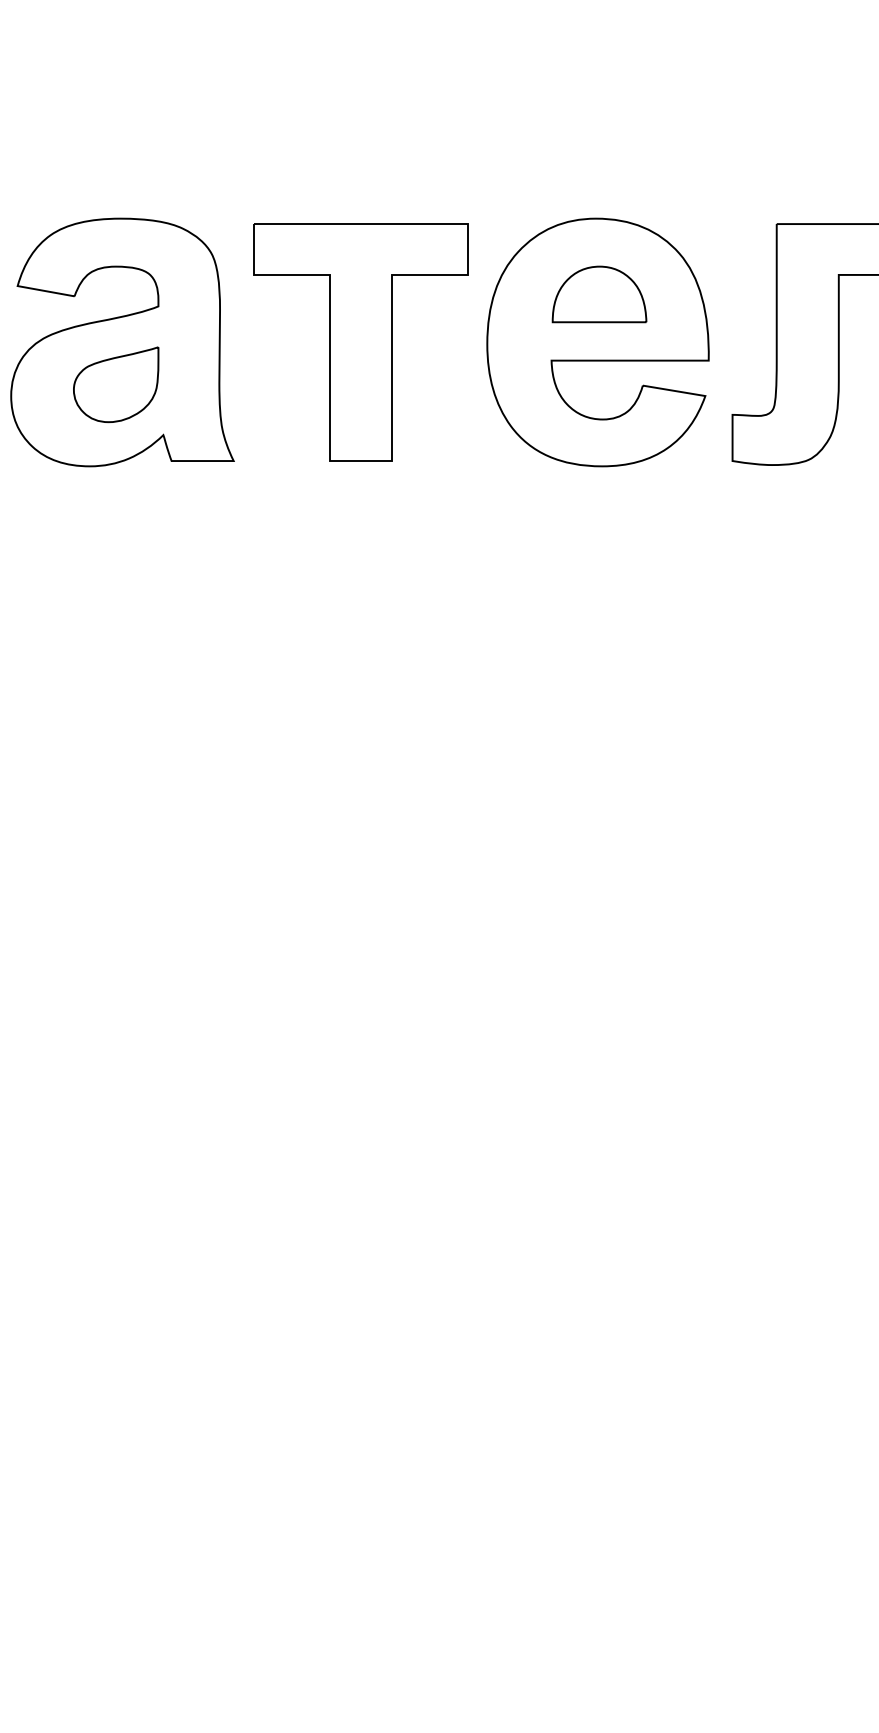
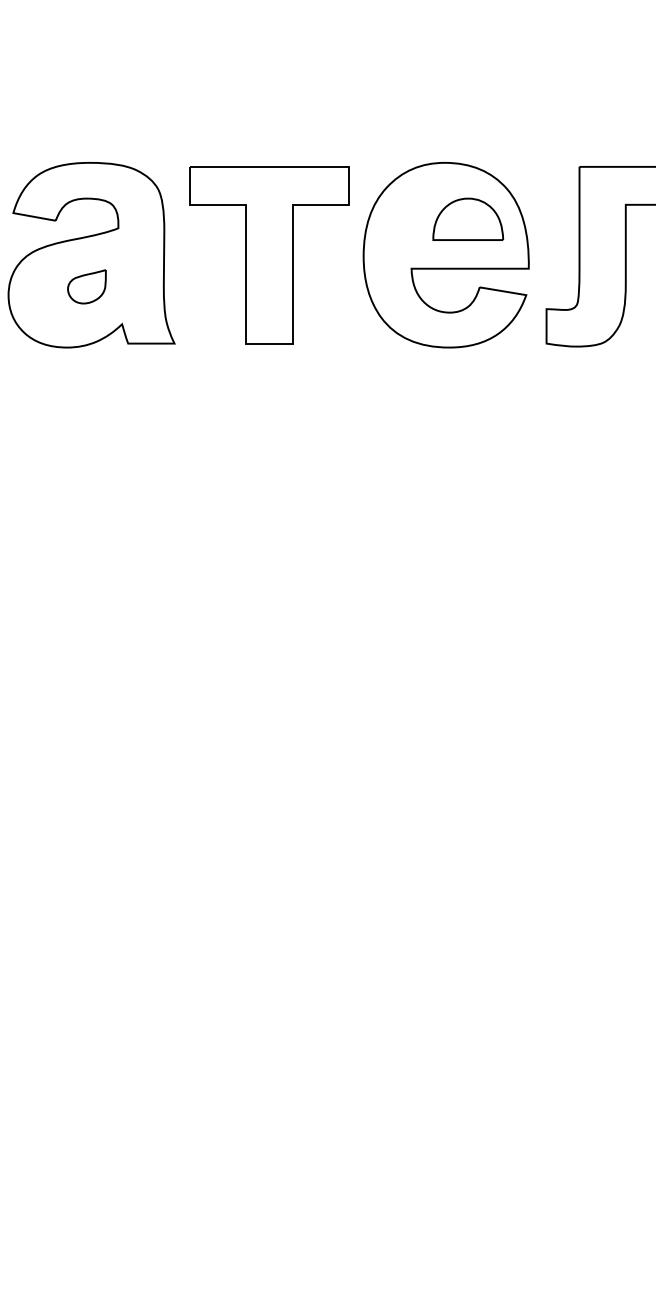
part: (599, 294) -> (468, 219), moved
part: (116, 384) -> (87, 286), size x0.6

